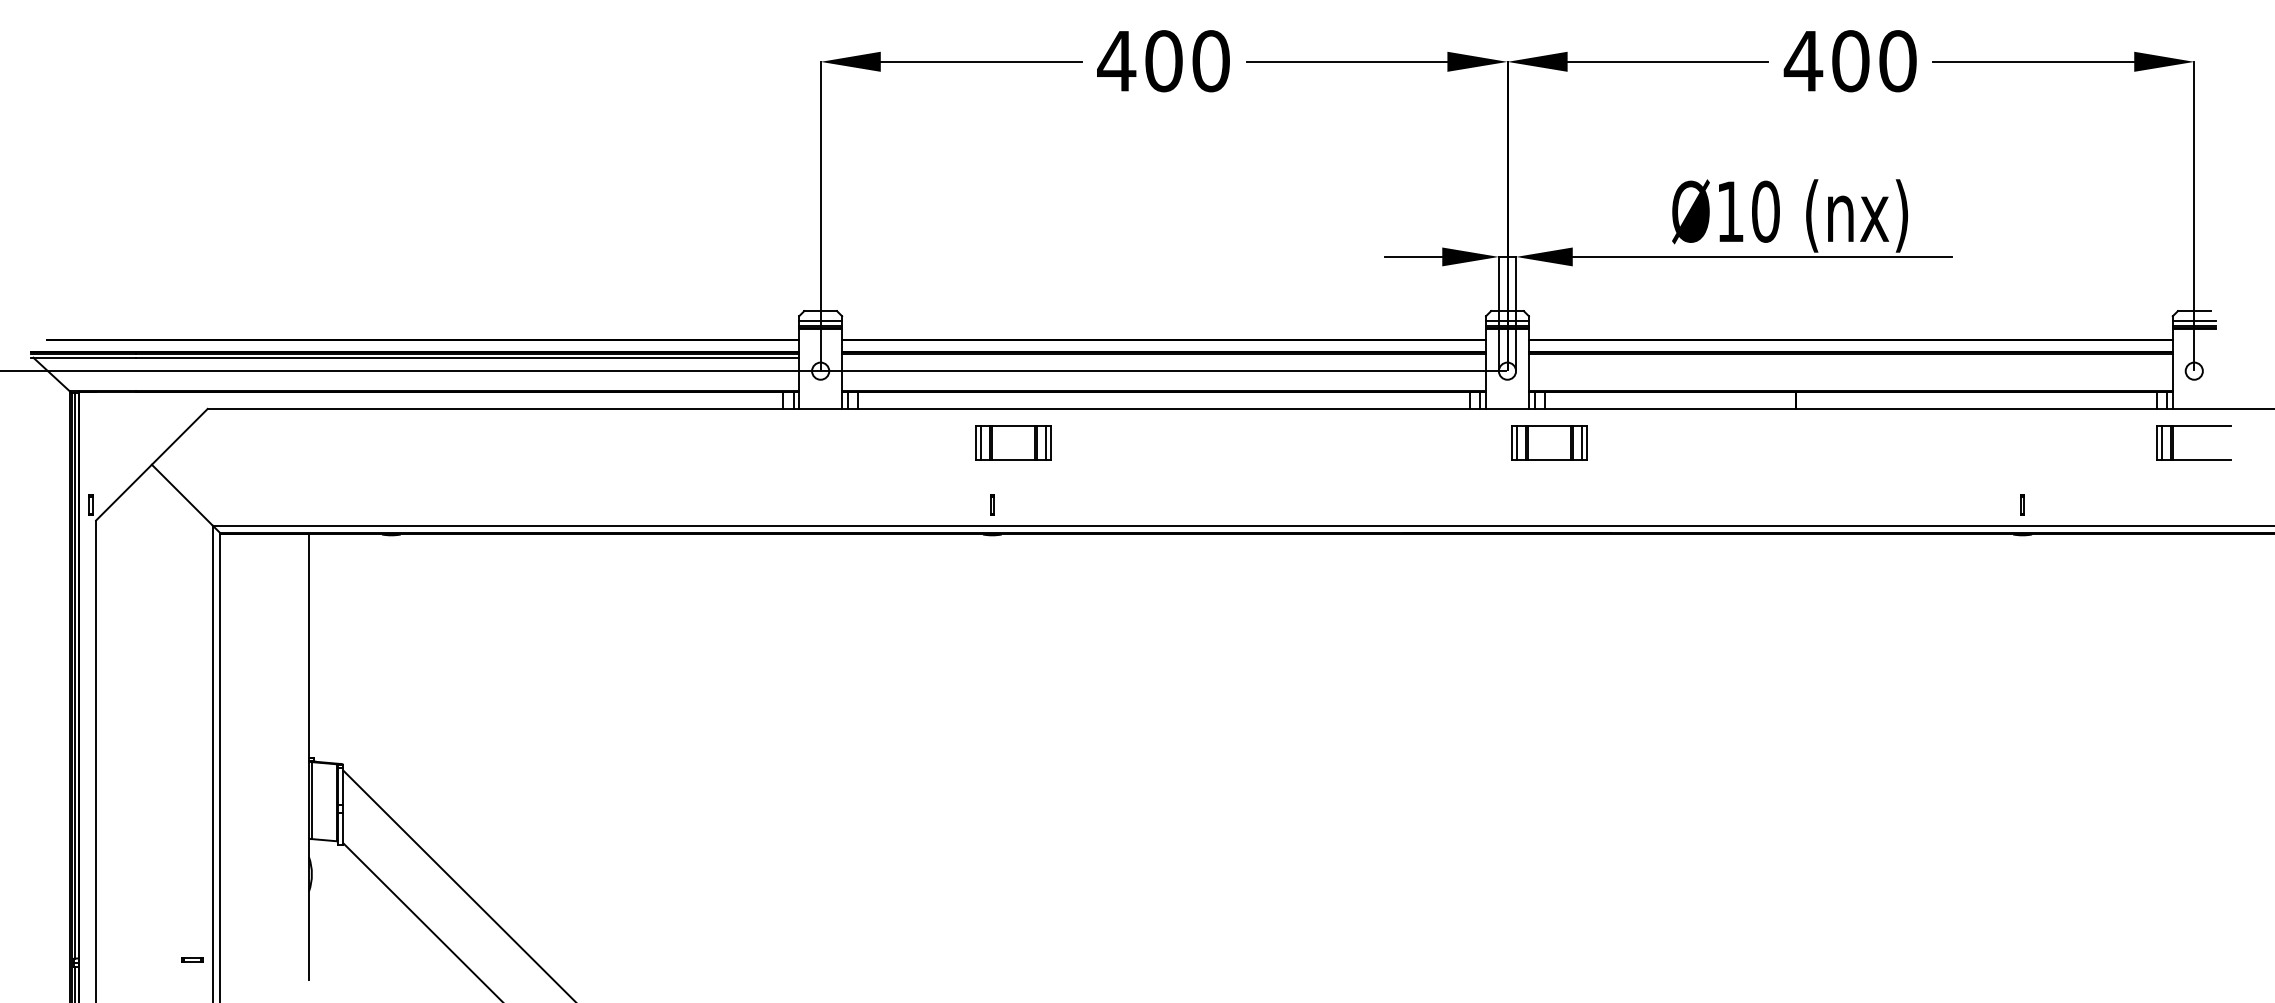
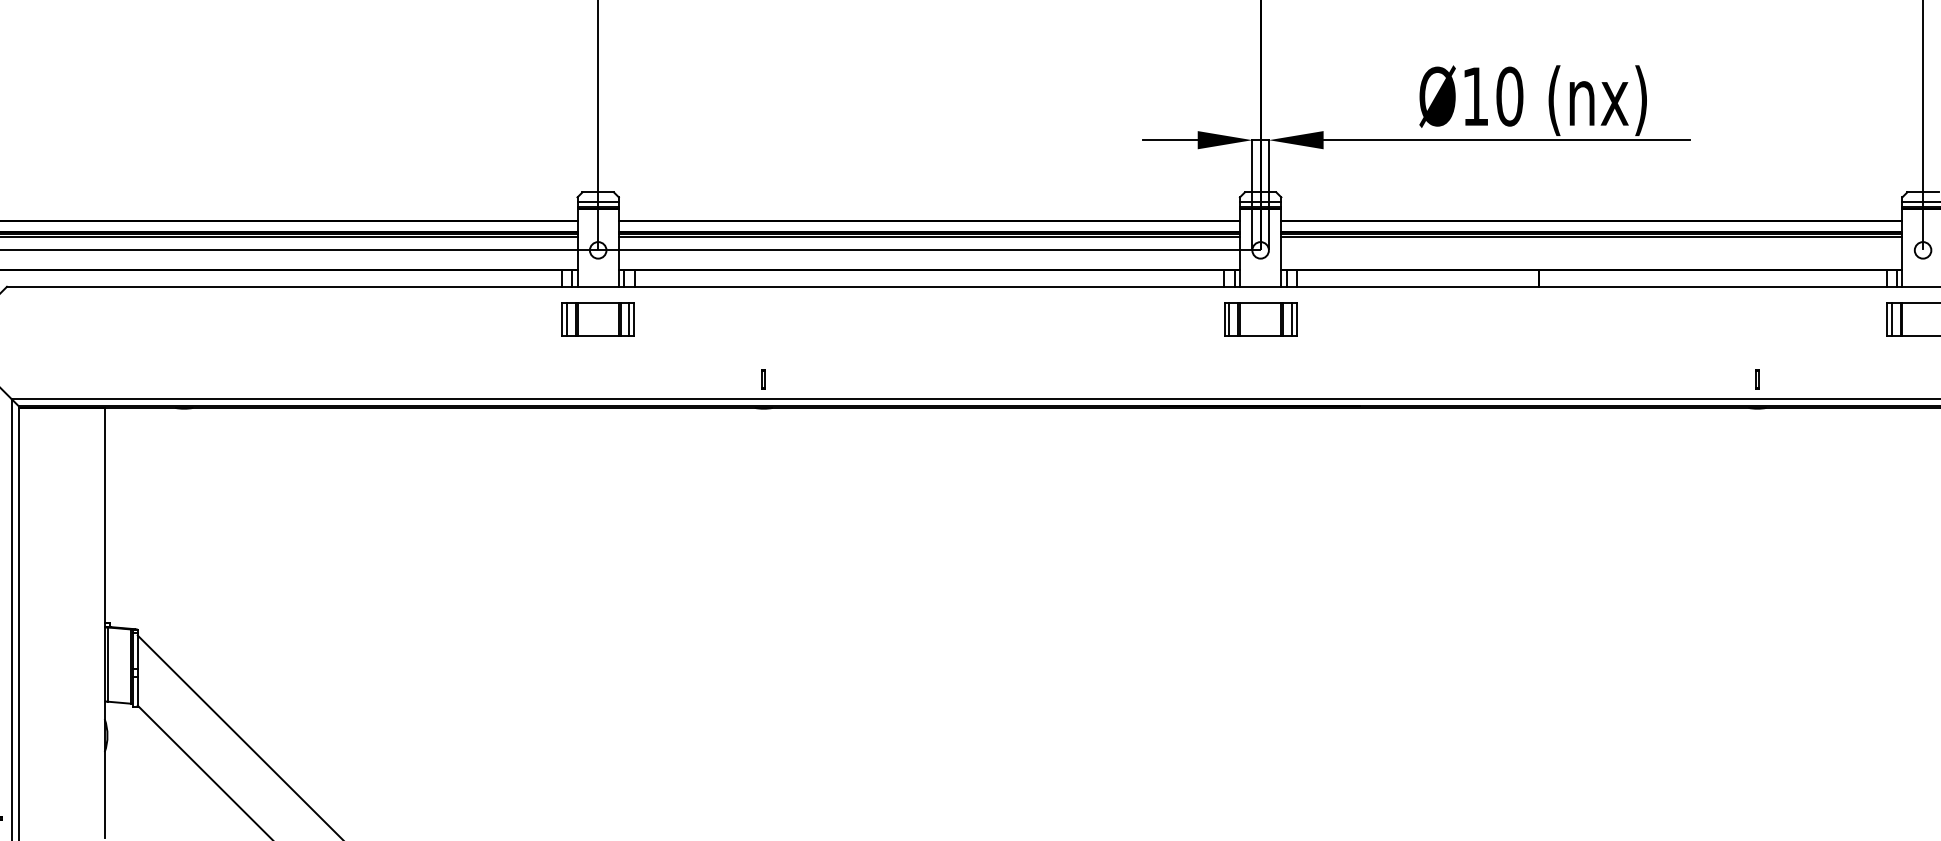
line: (1164, 357) -> (929, 237), added
line: (1850, 357) -> (1591, 237), added
part: (1013, 442) -> (598, 319), moved
part: (1549, 442) -> (1260, 319), moved

